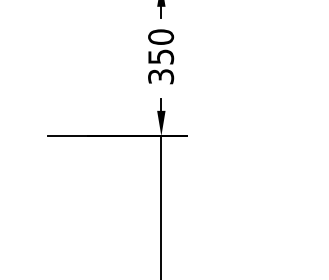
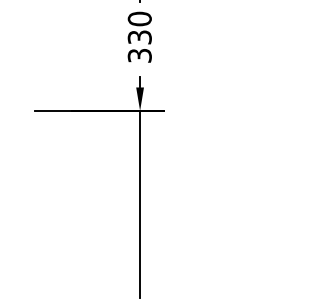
text: (160, 55) -> (139, 36), 350 -> 330

